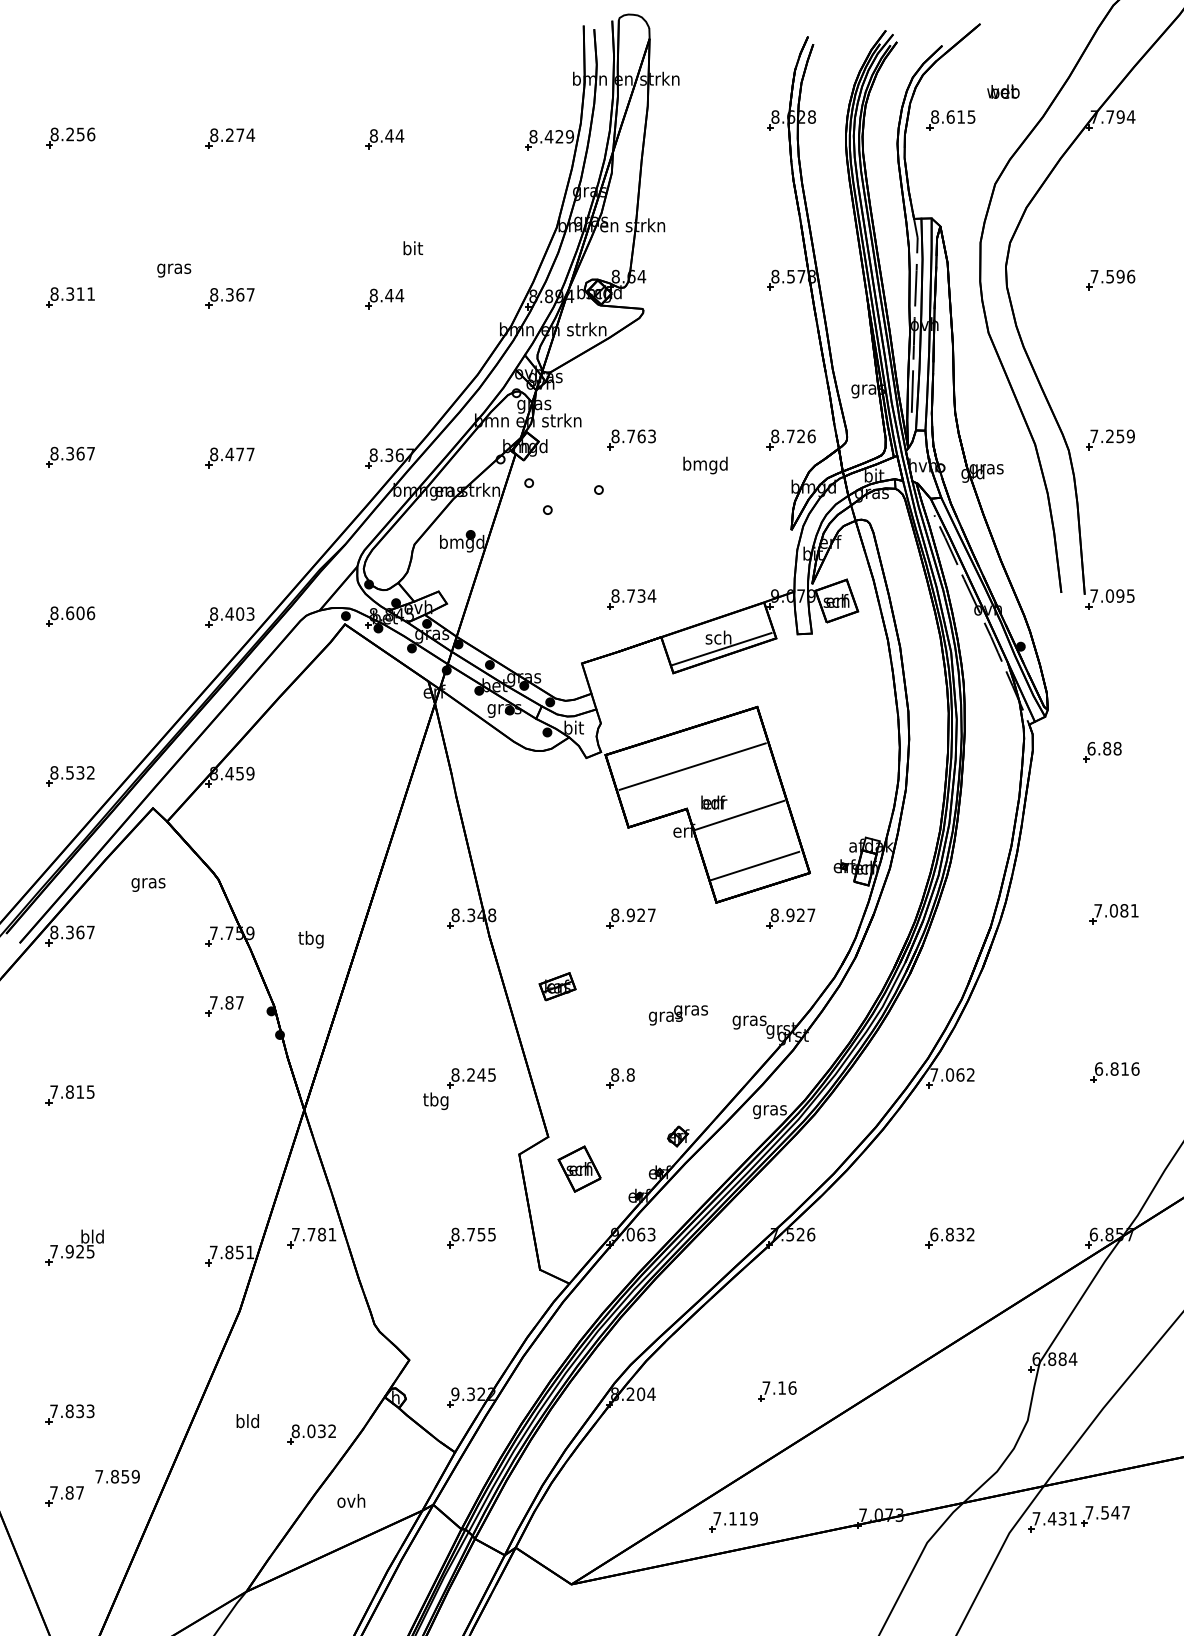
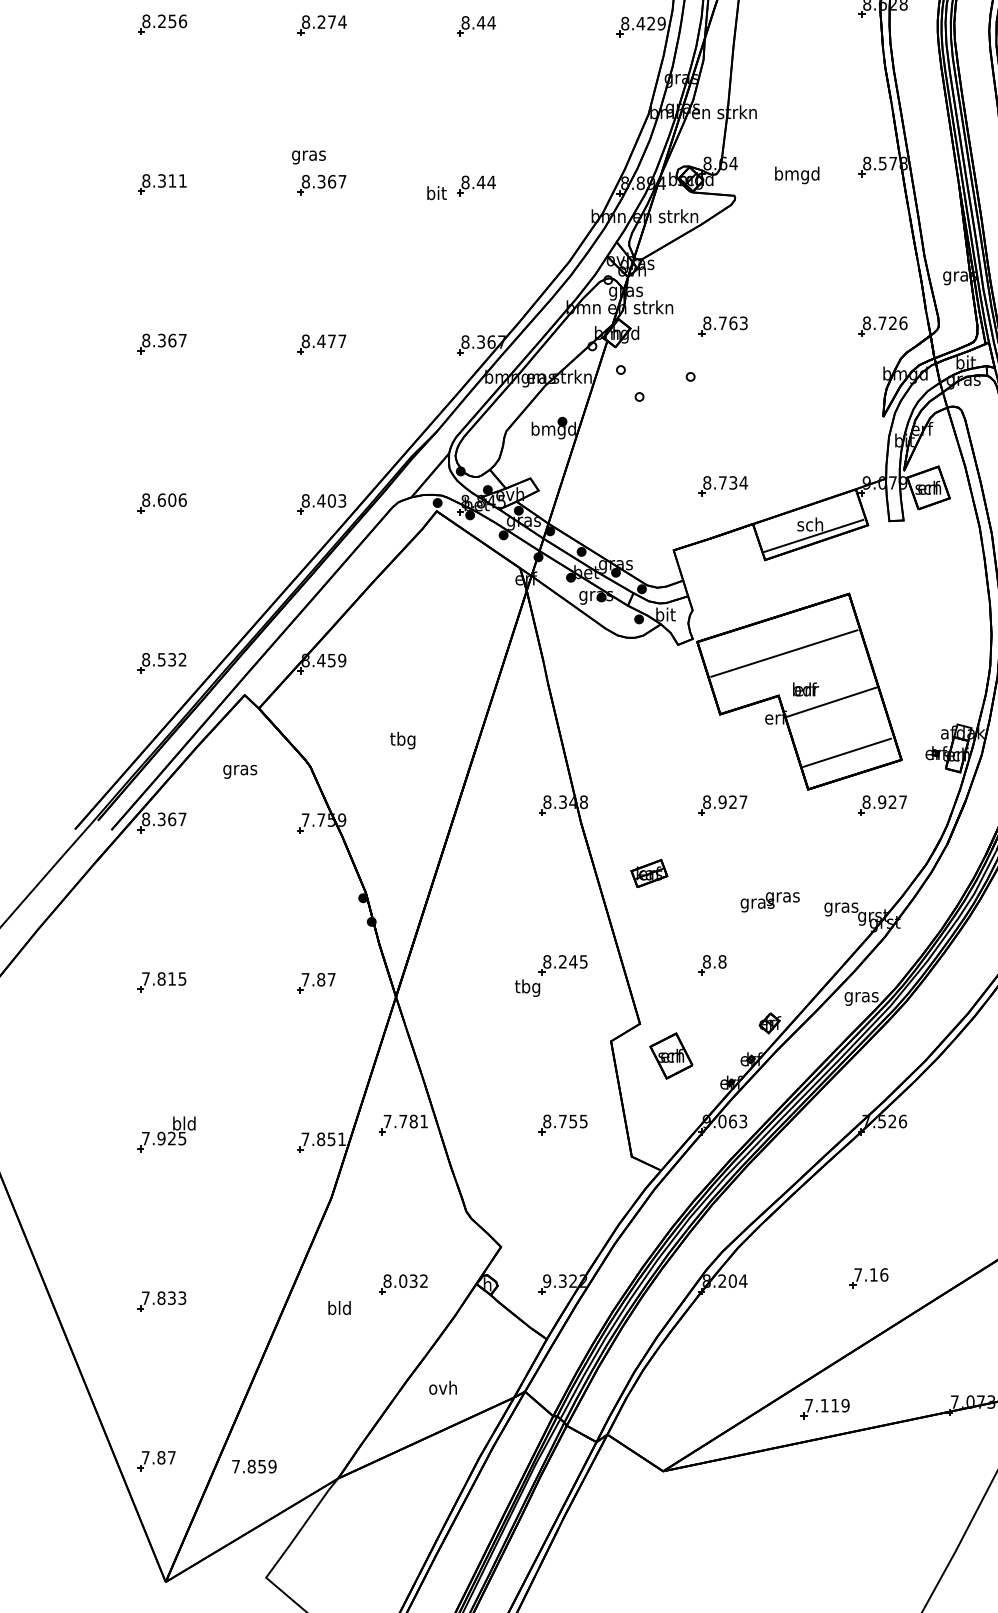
text: (413, 248) -> (437, 193), moved
text: (174, 270) -> (309, 157), moved
text: (705, 465) -> (797, 175), moved
text: (310, 939) -> (402, 740), moved
part: (224, 1006) -> (316, 983), moved
part: (311, 1434) -> (403, 1284), moved
text: (117, 1476) -> (254, 1466), moved
part: (64, 1496) -> (156, 1461), moved

